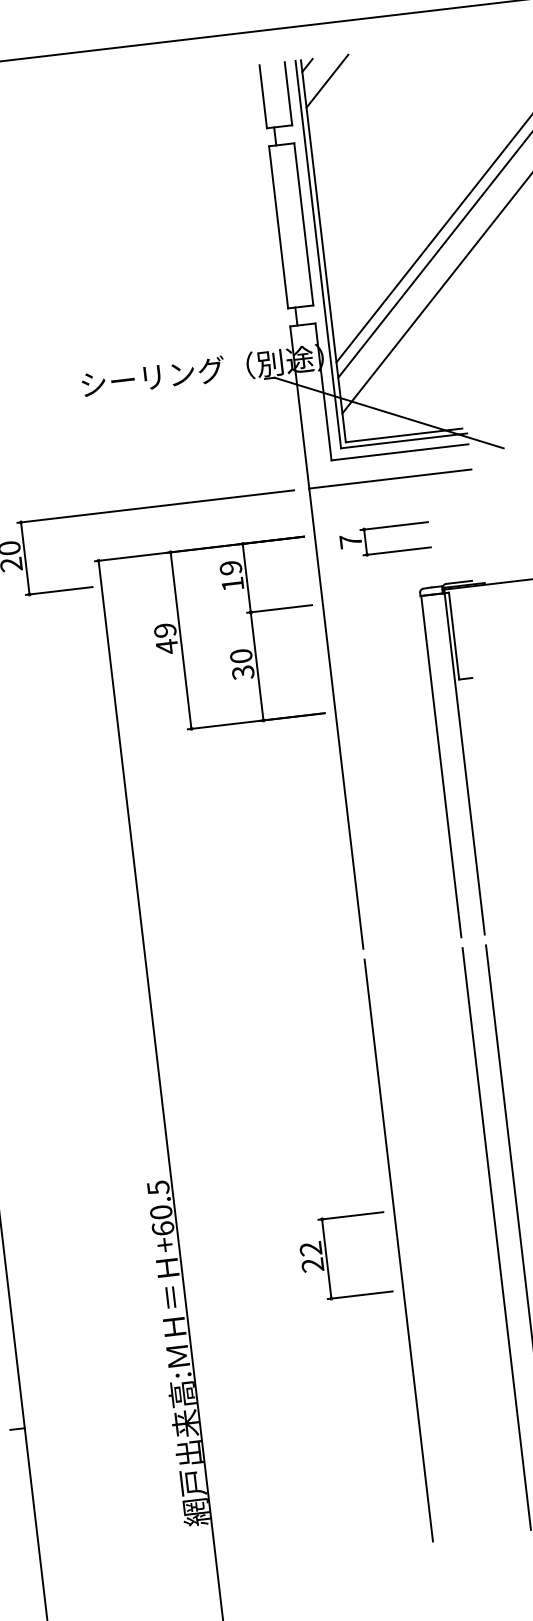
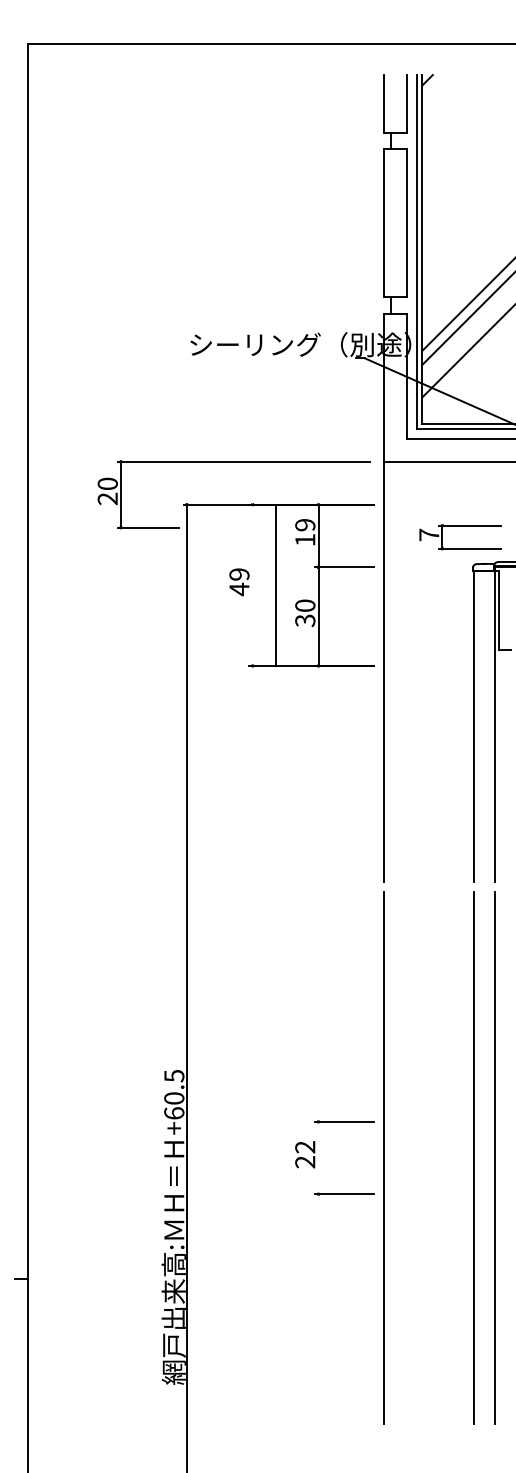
line: (327, 81) -> (443, 96), removed
part: (384, 528) -> (460, 526), moved
line: (180, 639) -> (275, 584), moved
line: (326, 1258) -> (318, 1157), removed

